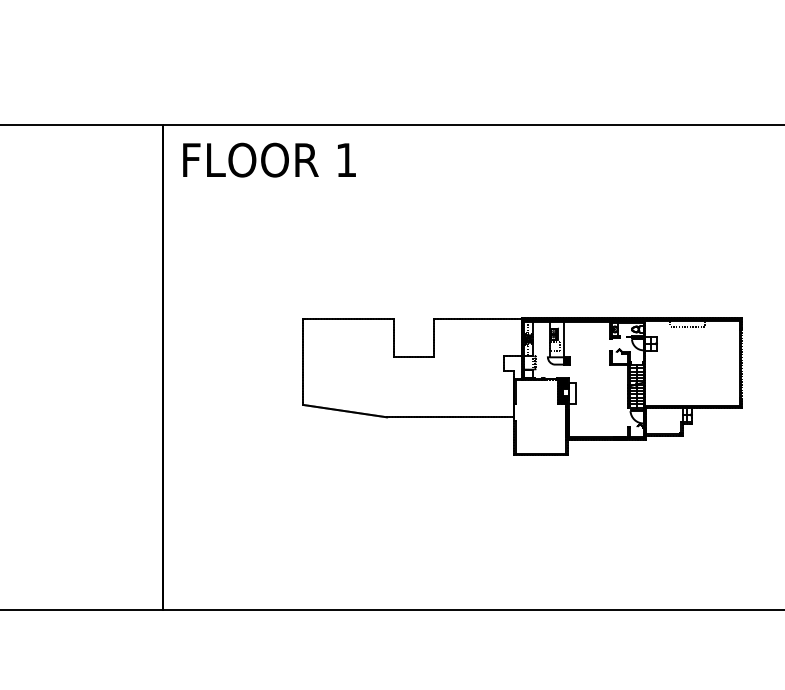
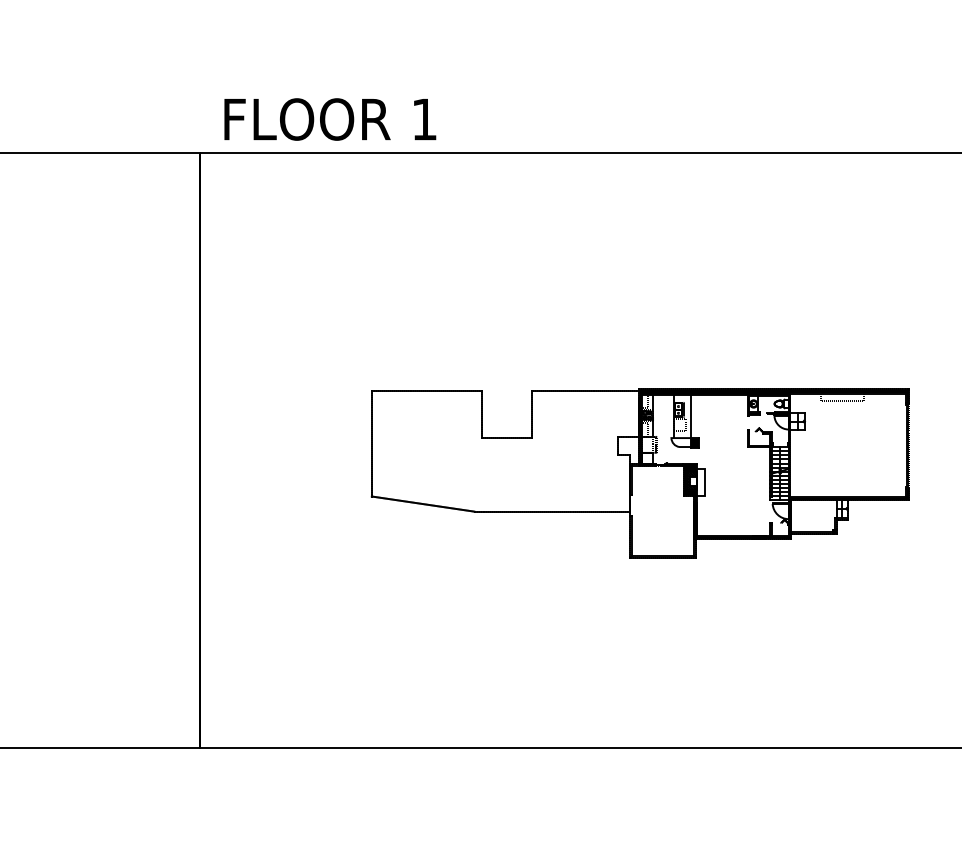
text: (269, 160) -> (330, 119), moved

